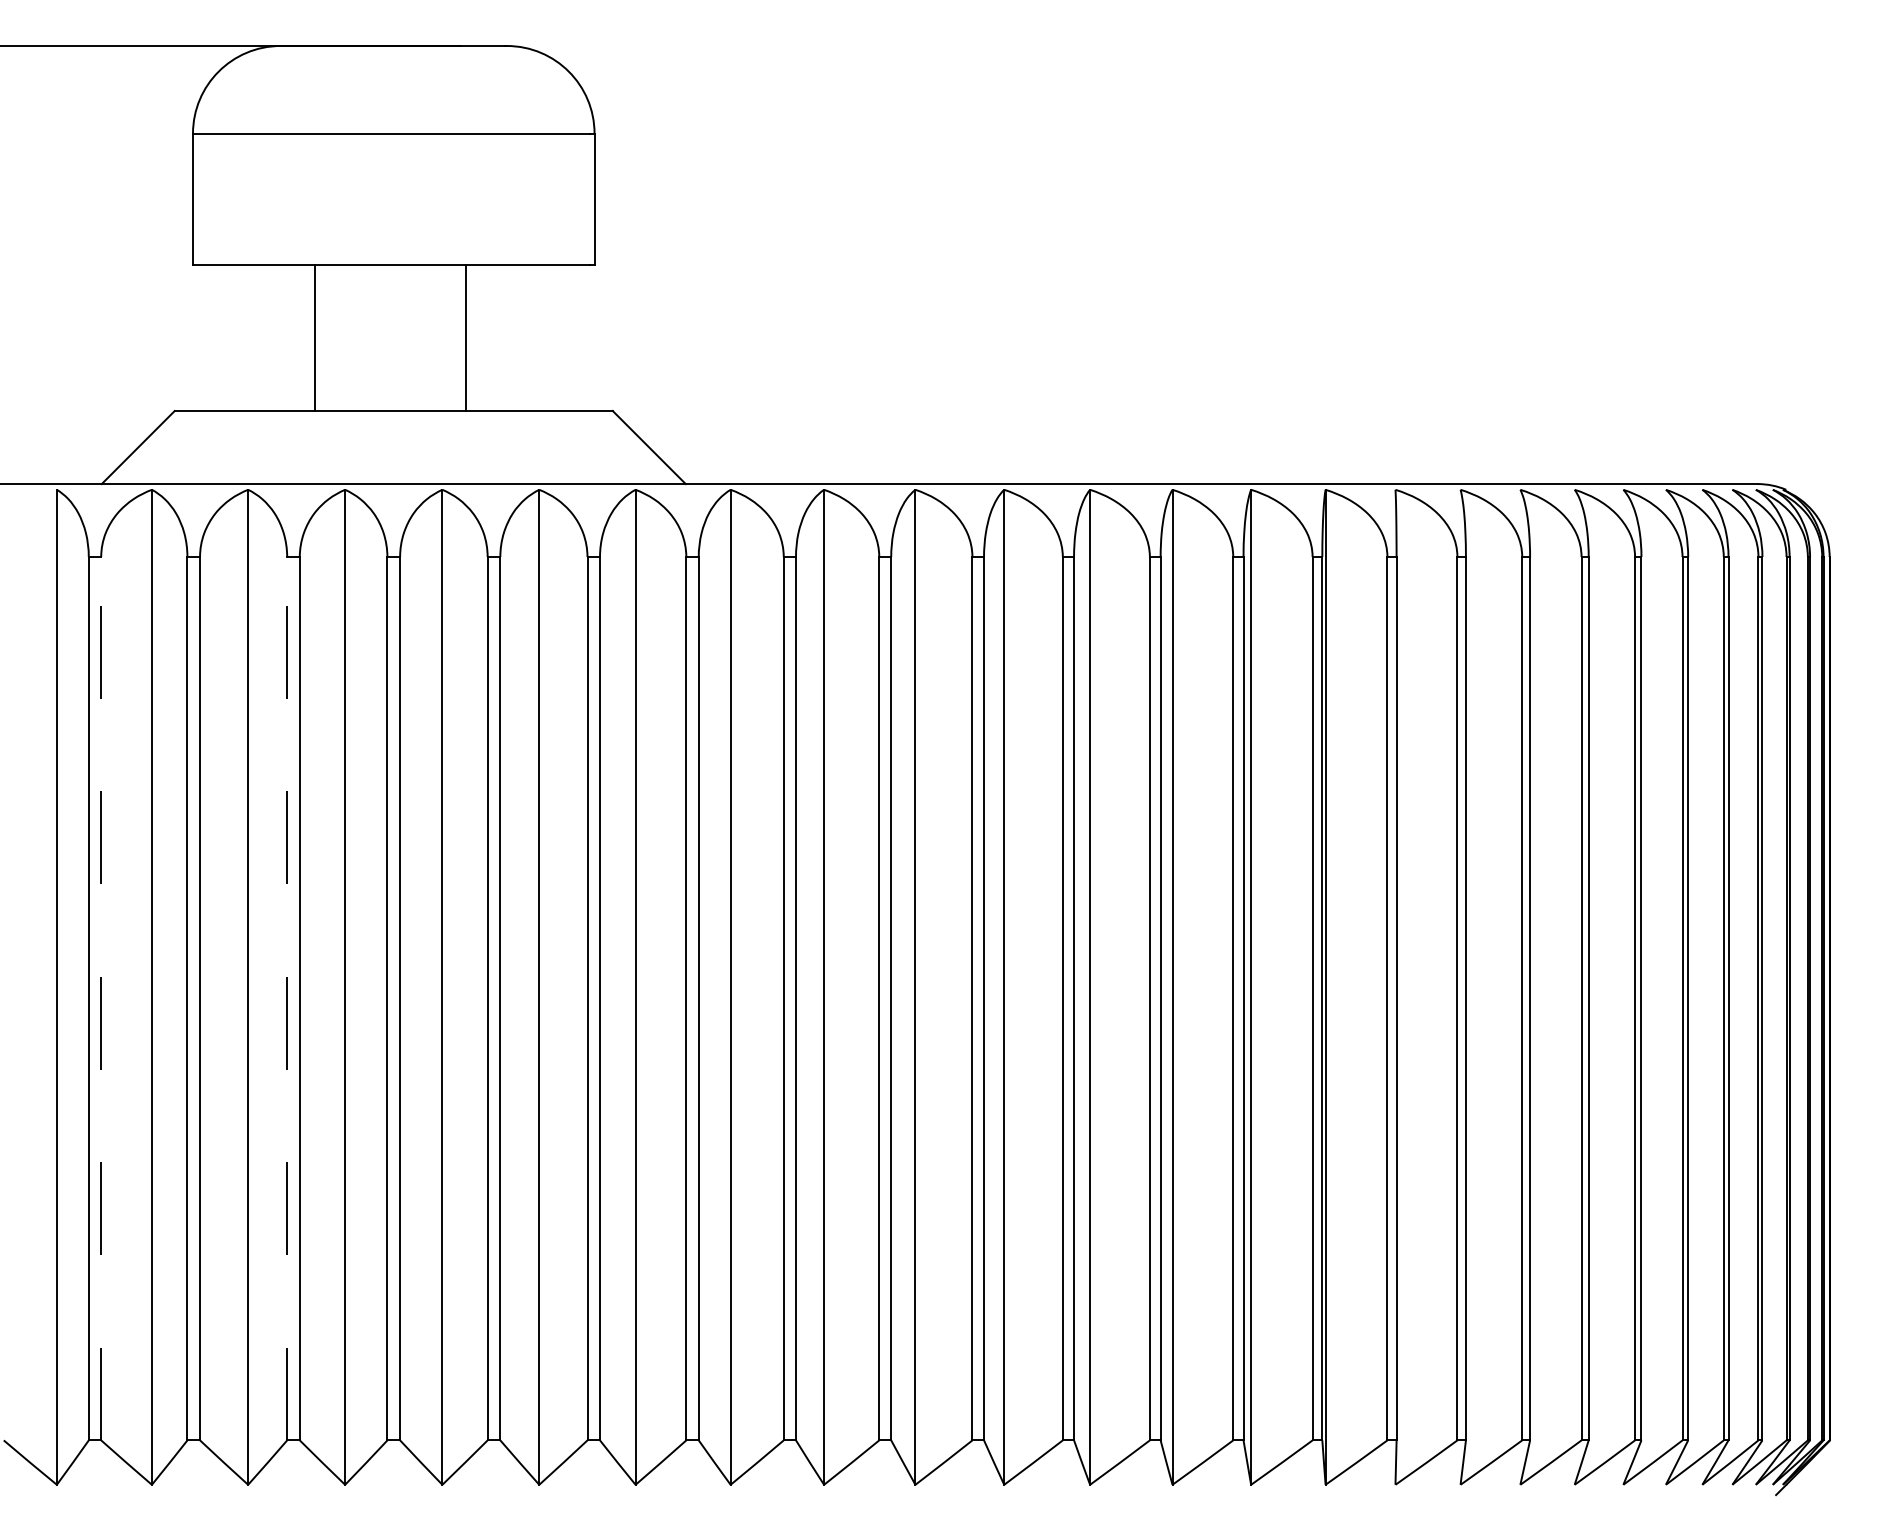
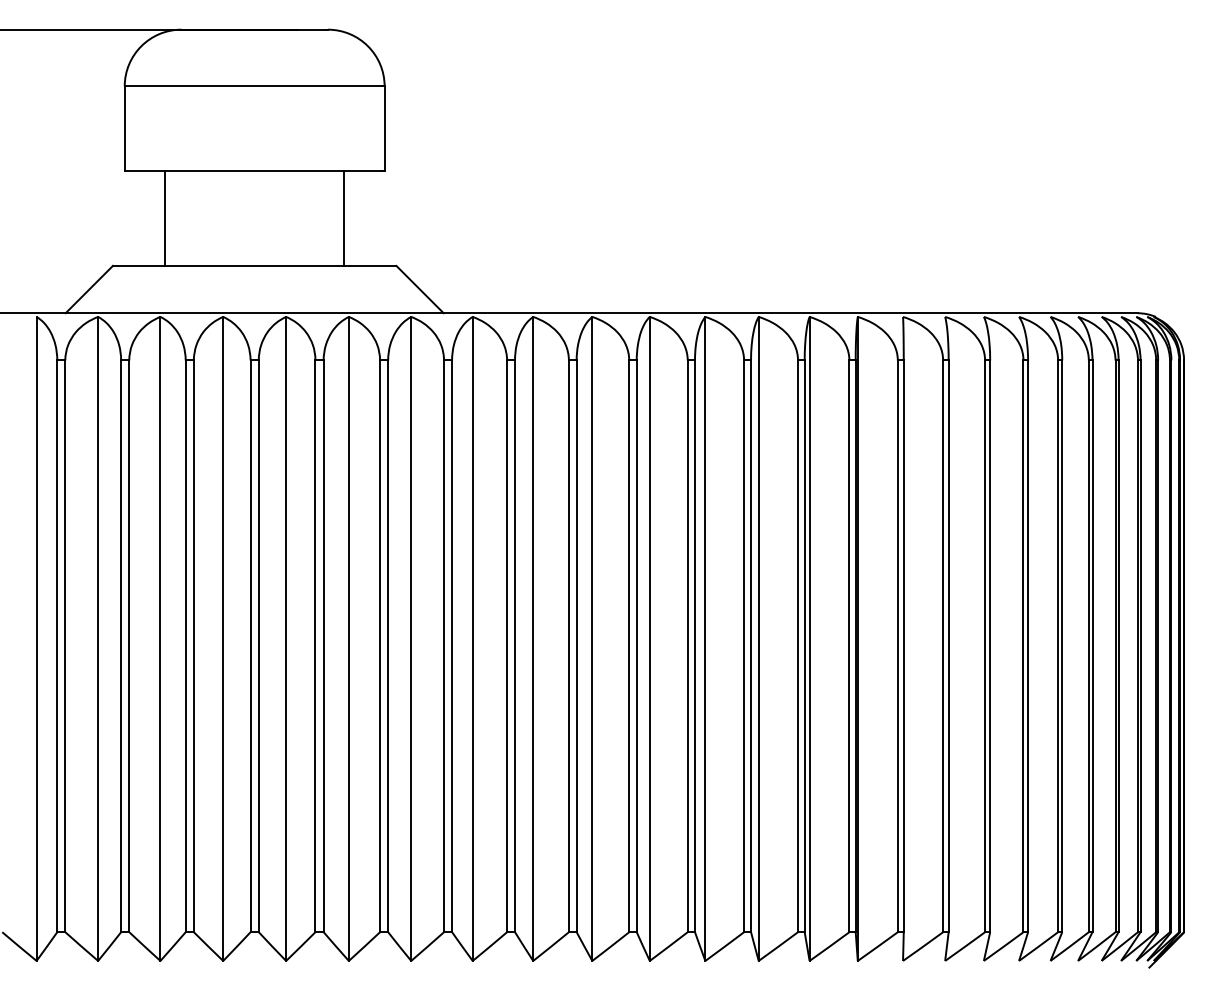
line: (314, 337) -> (164, 218), moved
line: (466, 337) -> (344, 218), moved
line: (101, 998) -> (65, 646), dashed -> solid
line: (286, 998) -> (185, 646), dashed -> solid

